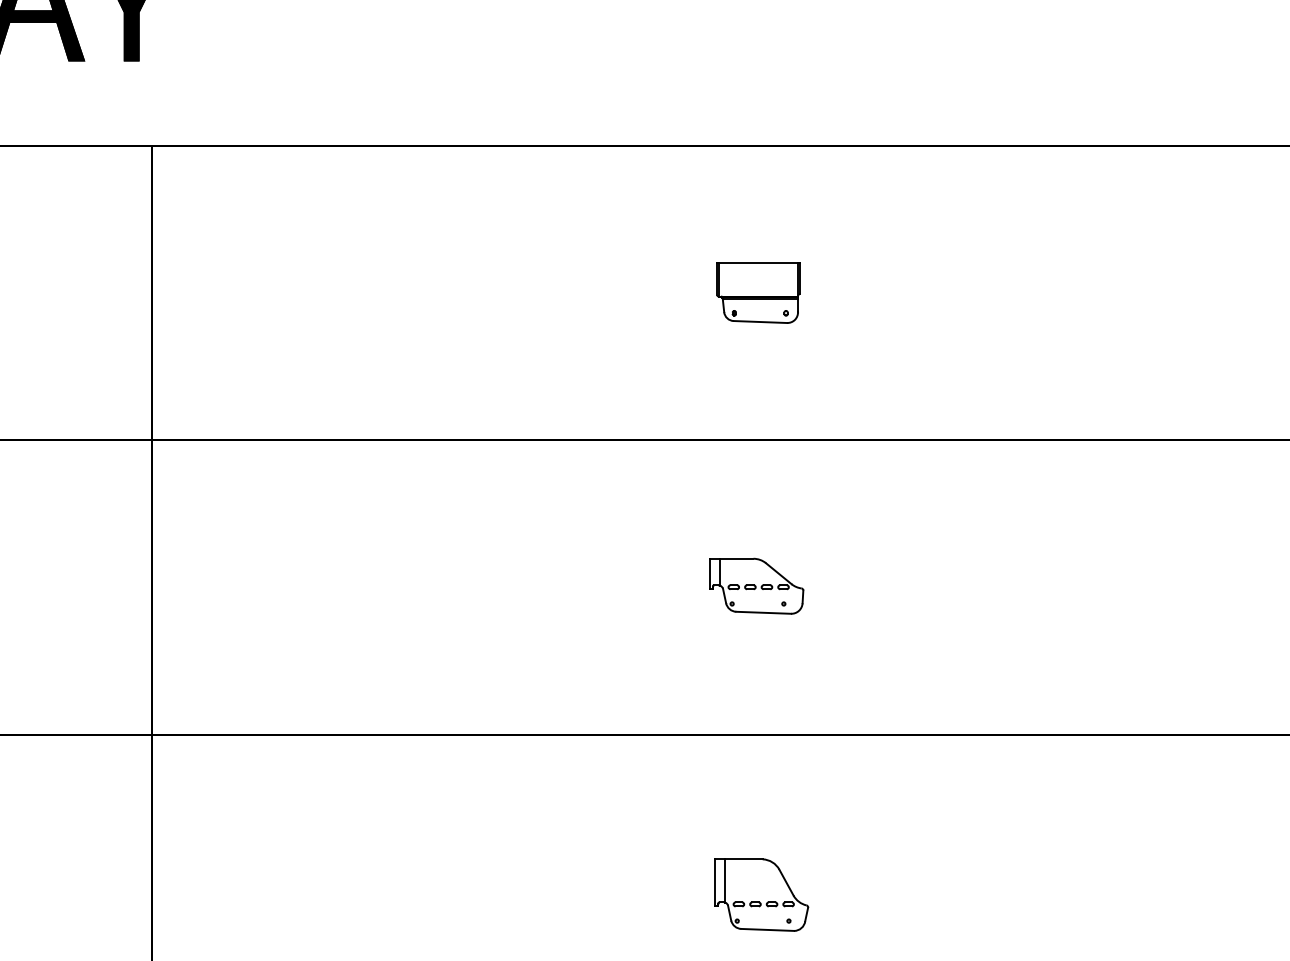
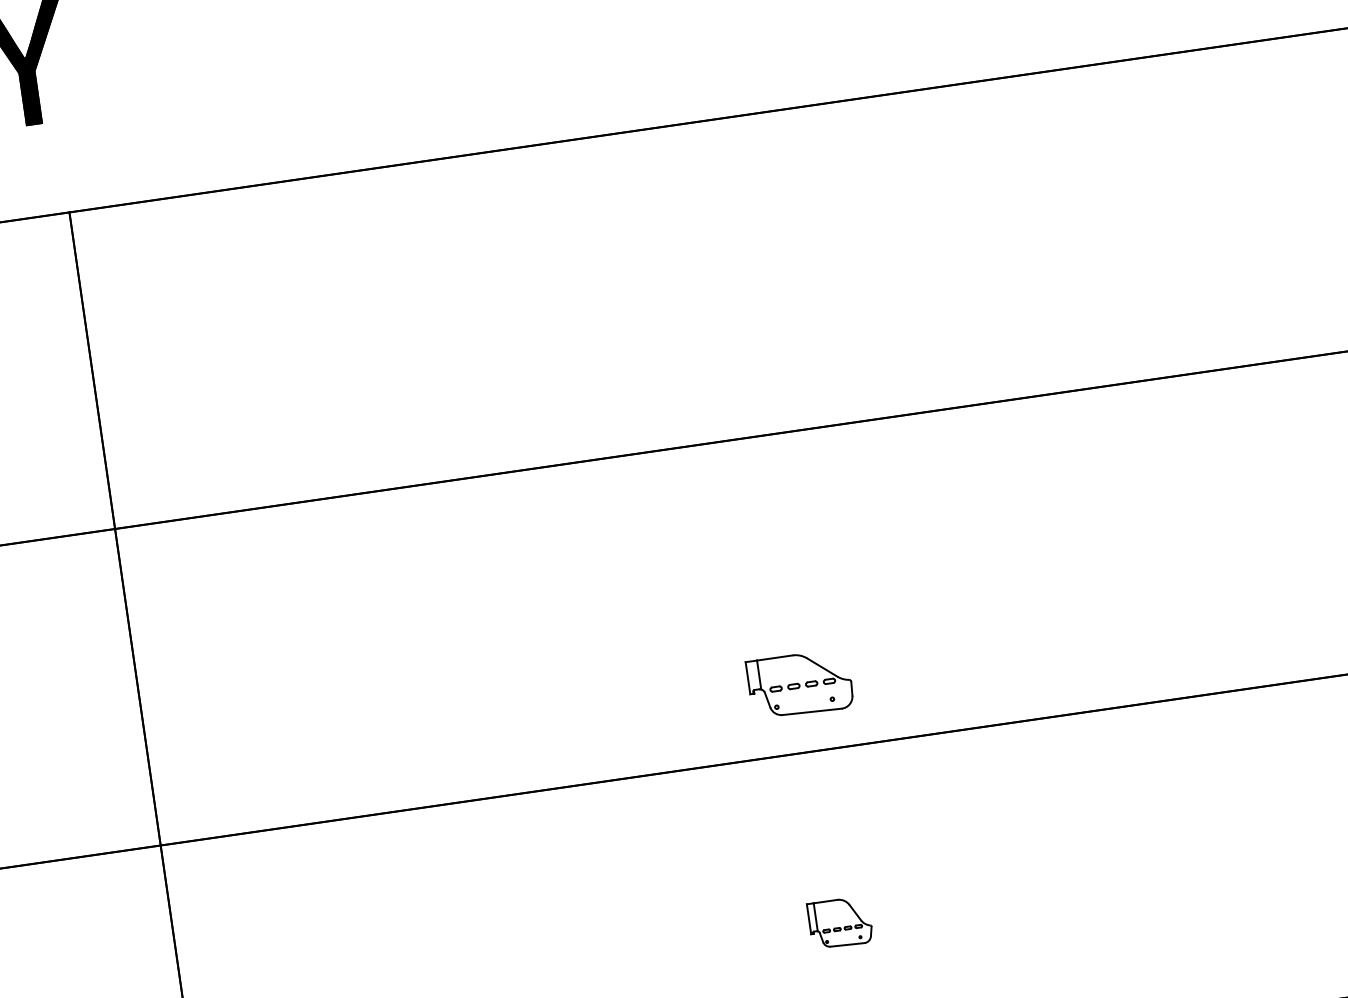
part: (758, 292) -> (743, 276), removed
part: (756, 585) -> (800, 683), moved
part: (761, 894) -> (840, 922), size x0.6

